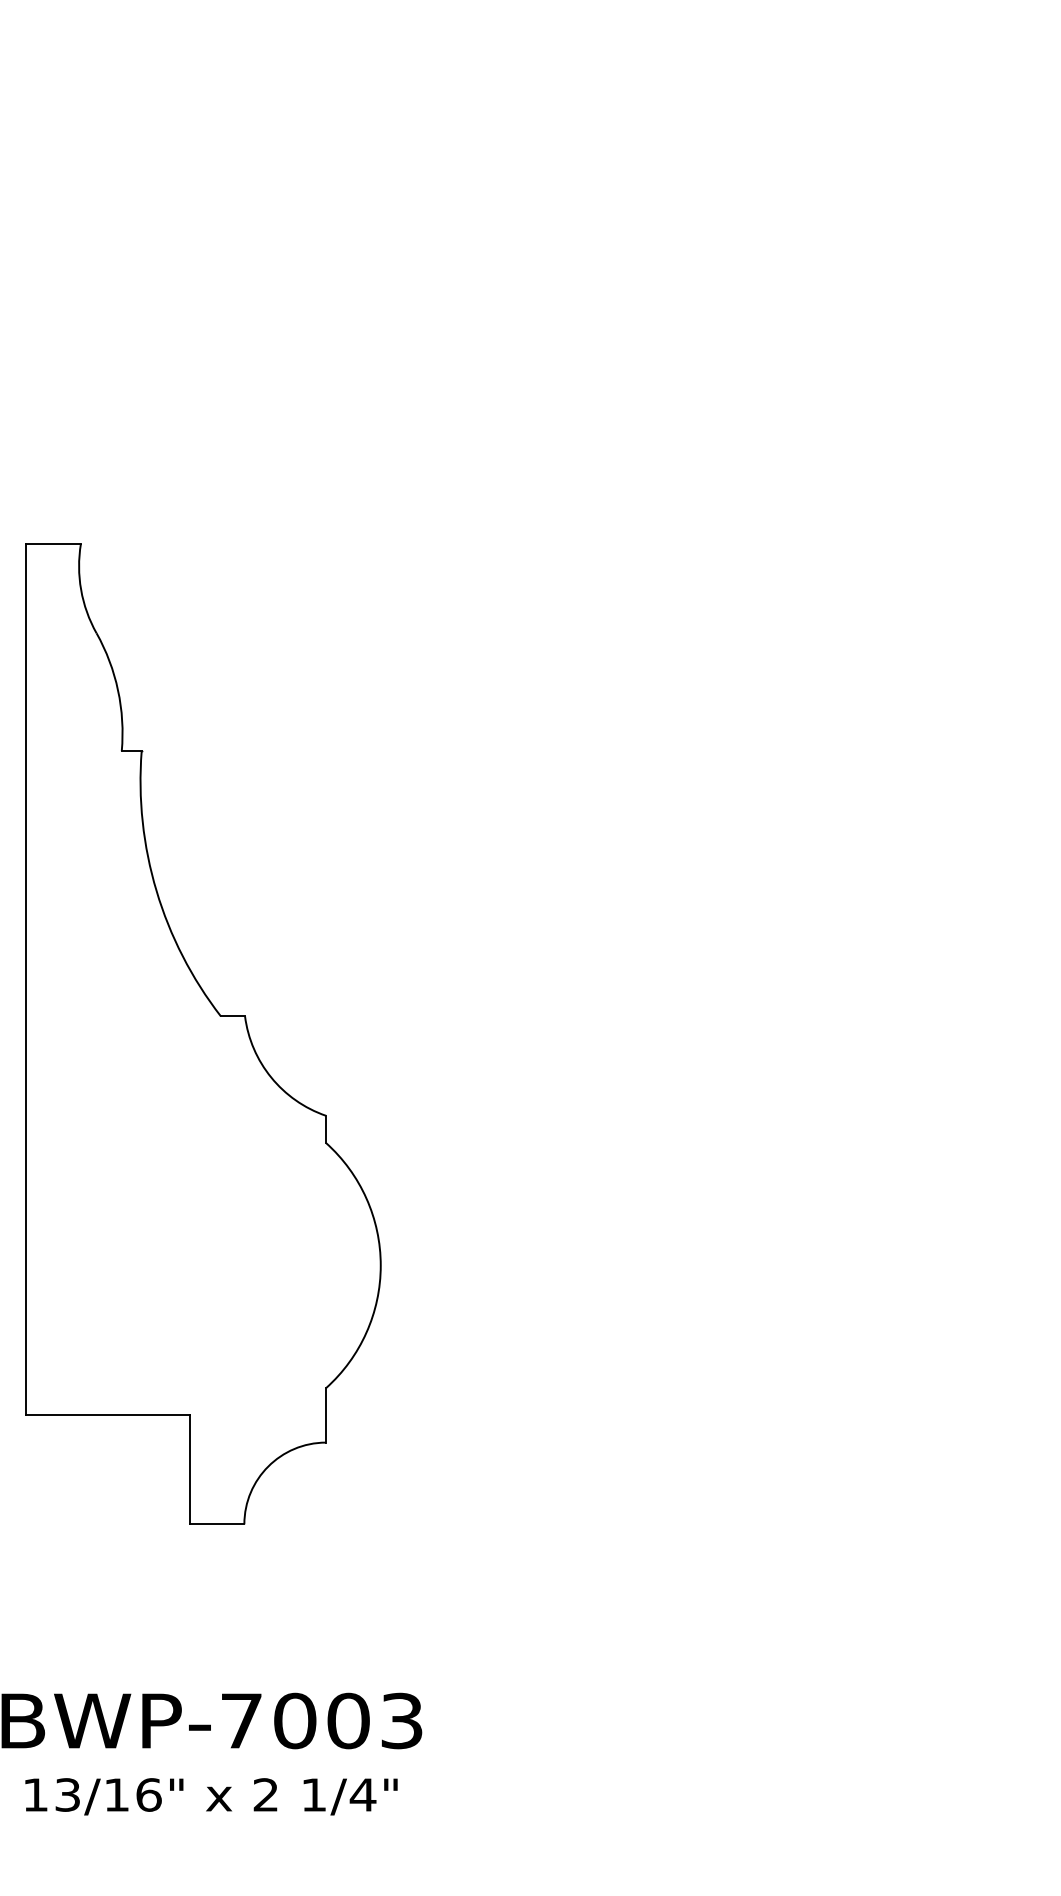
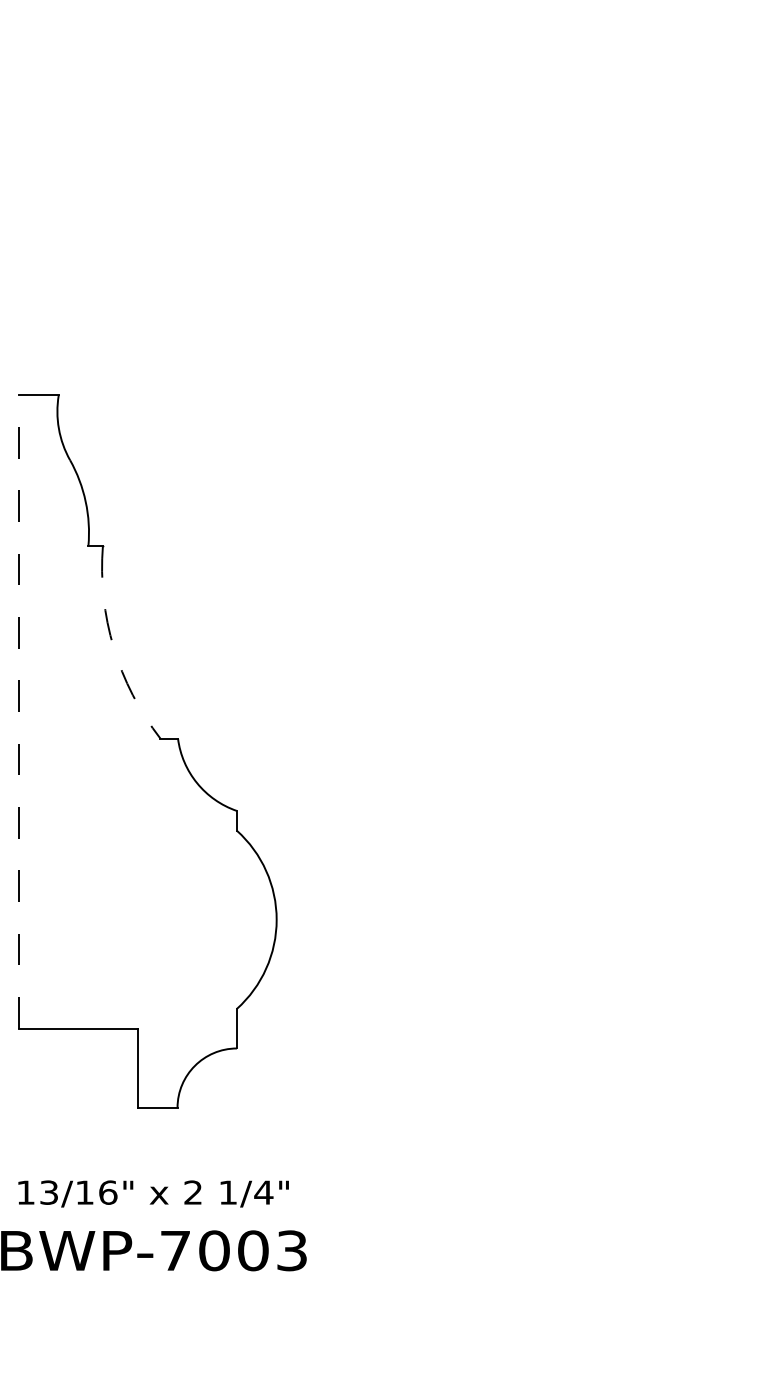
arc: (156, 891) -> (113, 647), solid -> dashed
line: (26, 979) -> (19, 711), solid -> dashed
text: (211, 1796) -> (153, 1193), moved

